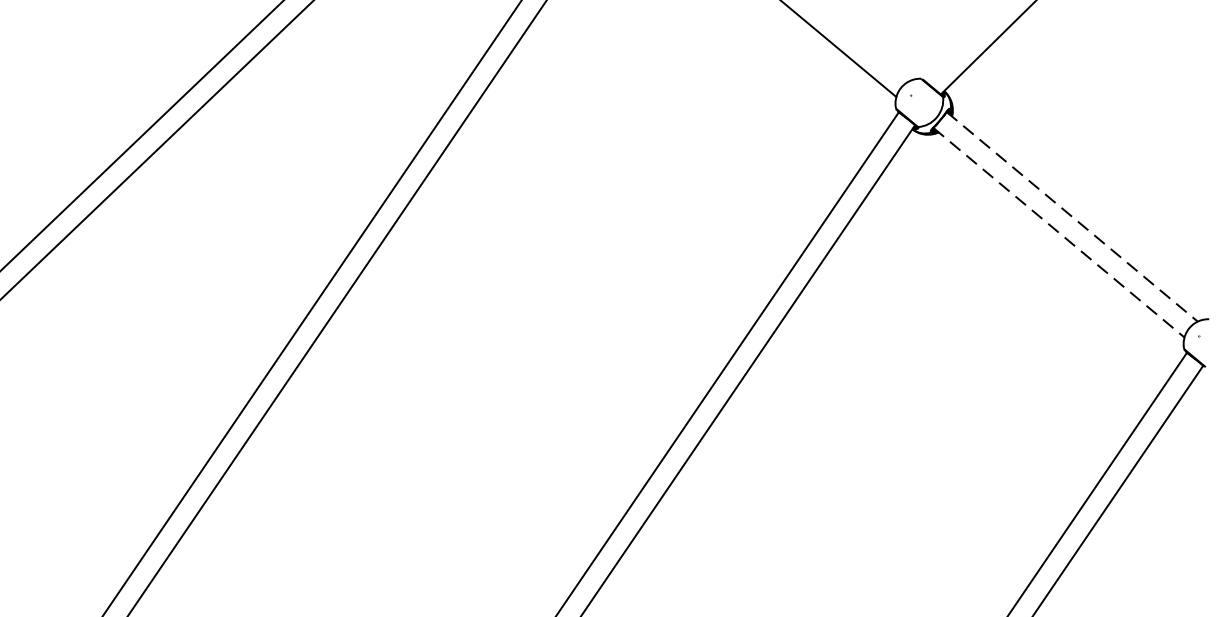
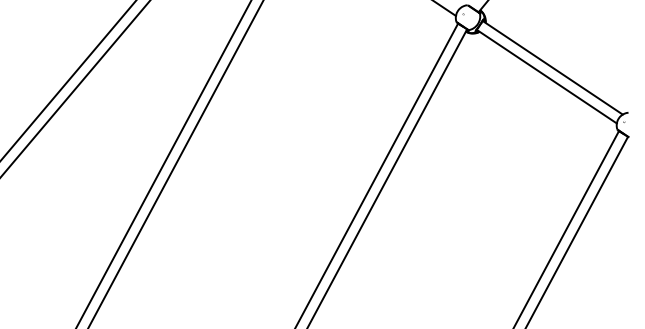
line: (1073, 218) -> (553, 68), dashed -> solid
line: (1060, 232) -> (547, 76), dashed -> solid

